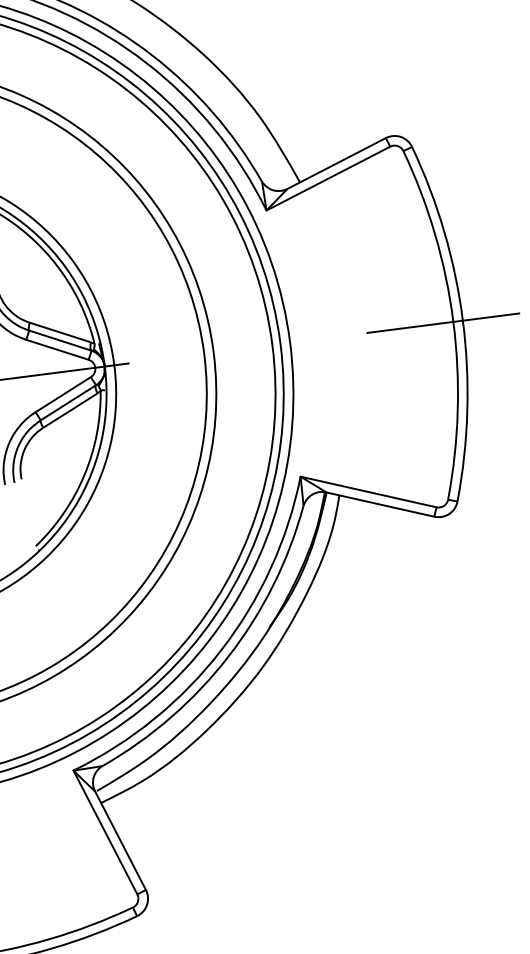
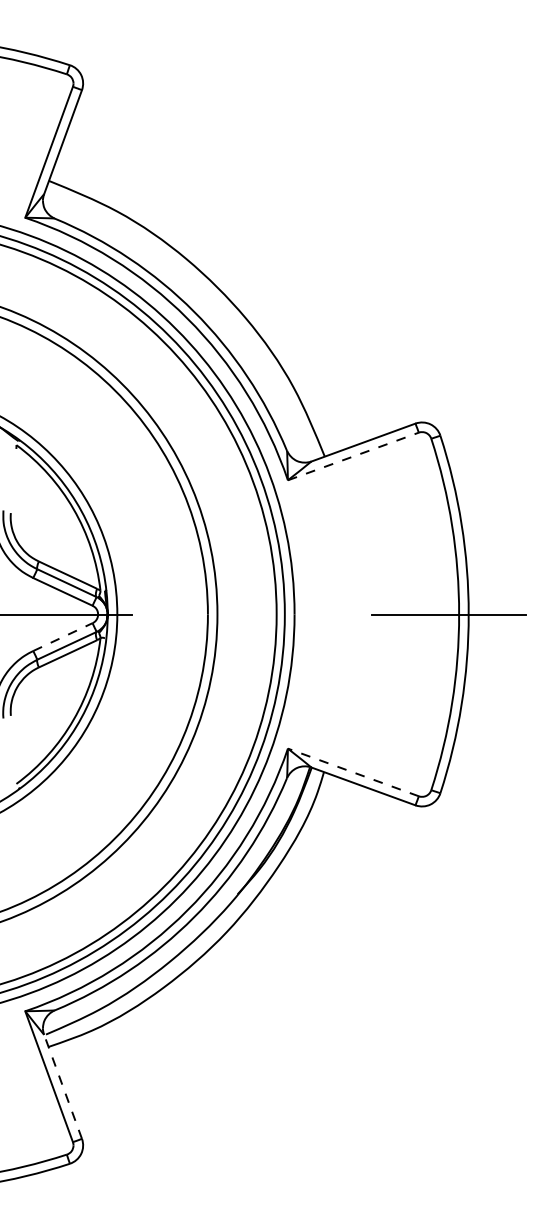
line: (328, 178) -> (353, 456), solid -> dashed
line: (62, 395) -> (62, 637), solid -> dashed
line: (368, 492) -> (353, 772), solid -> dashed
line: (119, 840) -> (62, 1086), solid -> dashed

